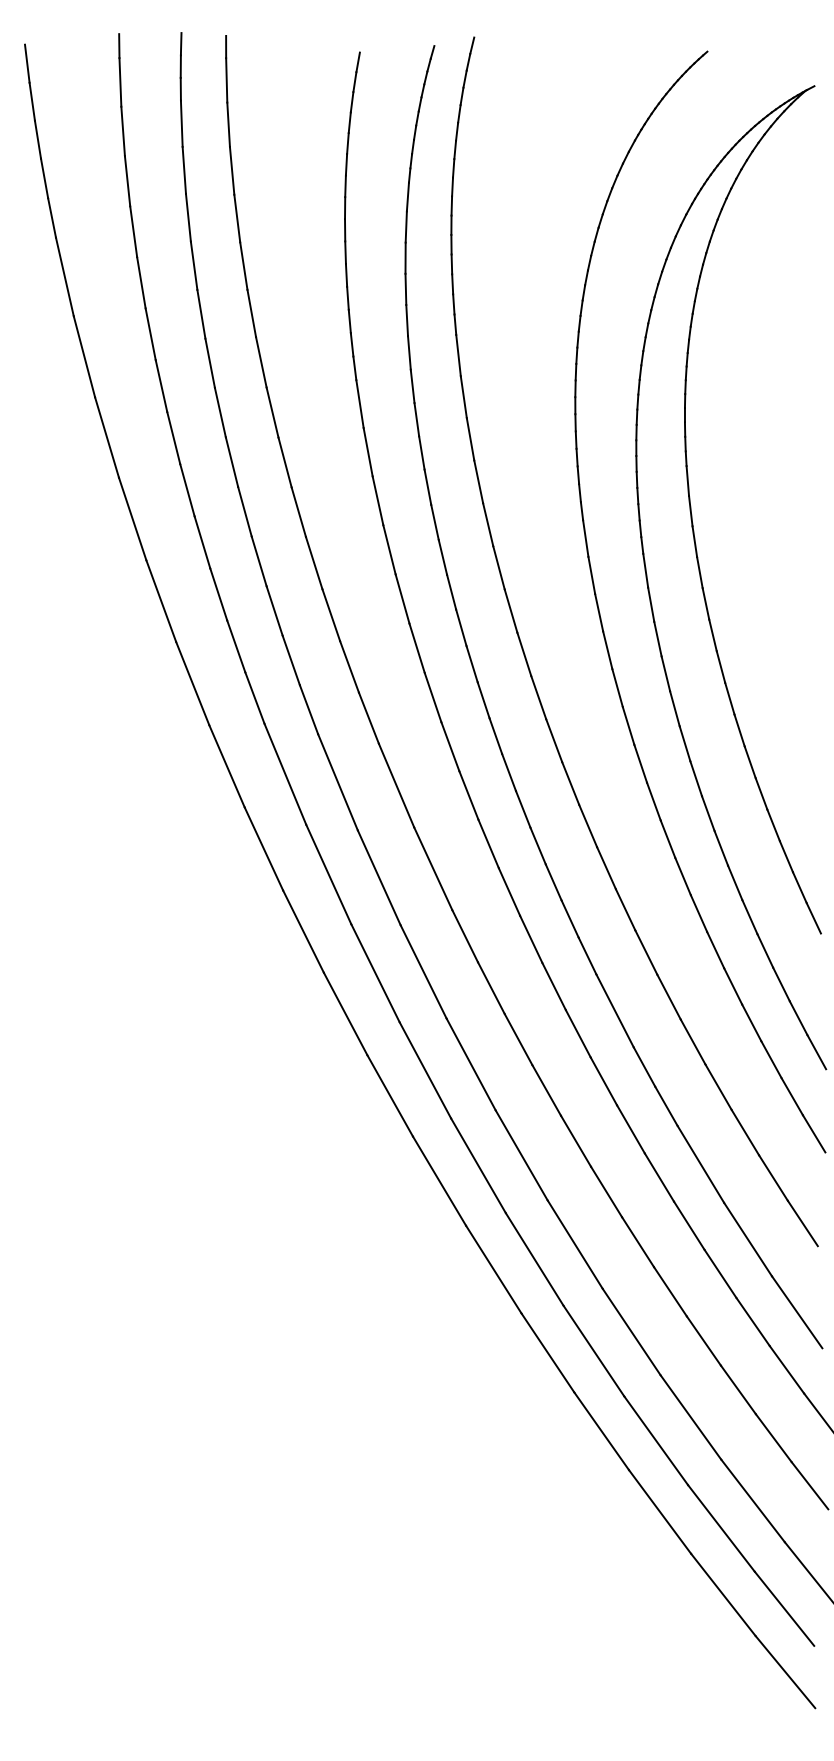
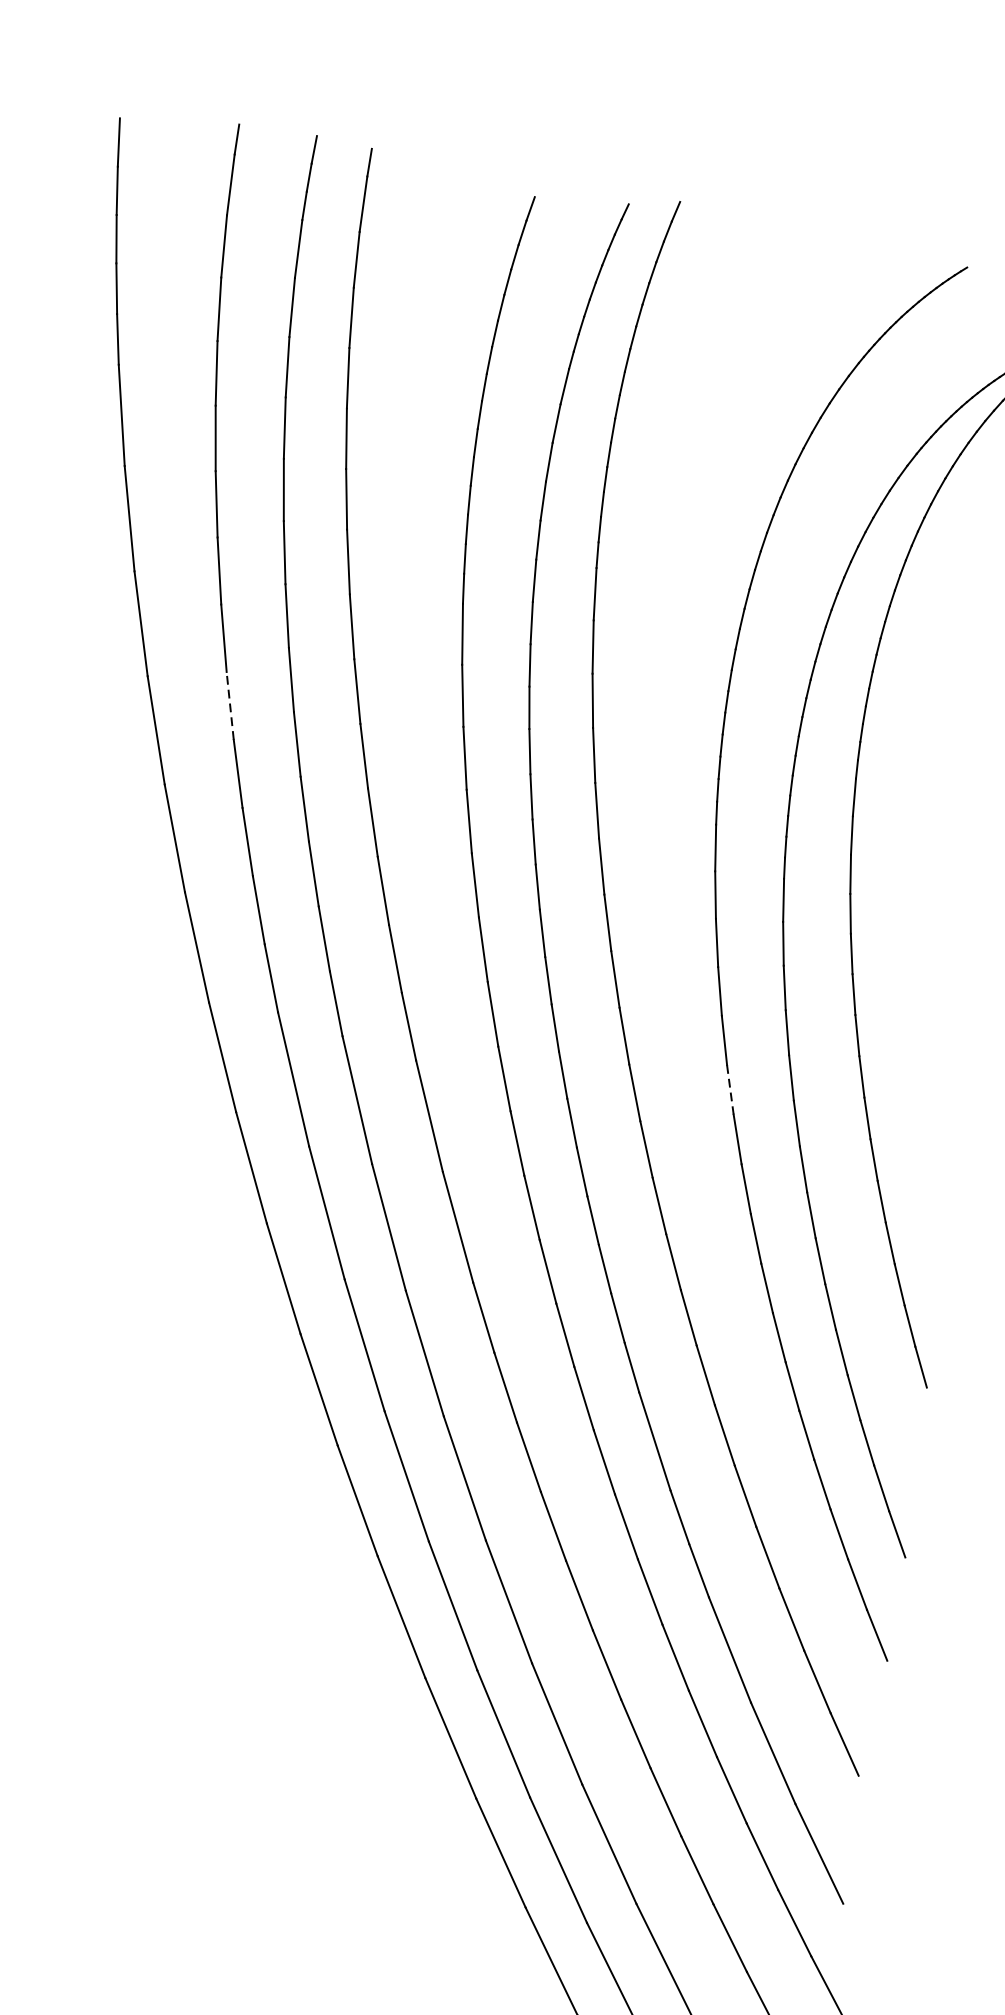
line: (187, 489) -> (230, 704), solid -> dashed
line: (628, 725) -> (730, 1089), solid -> dashed

